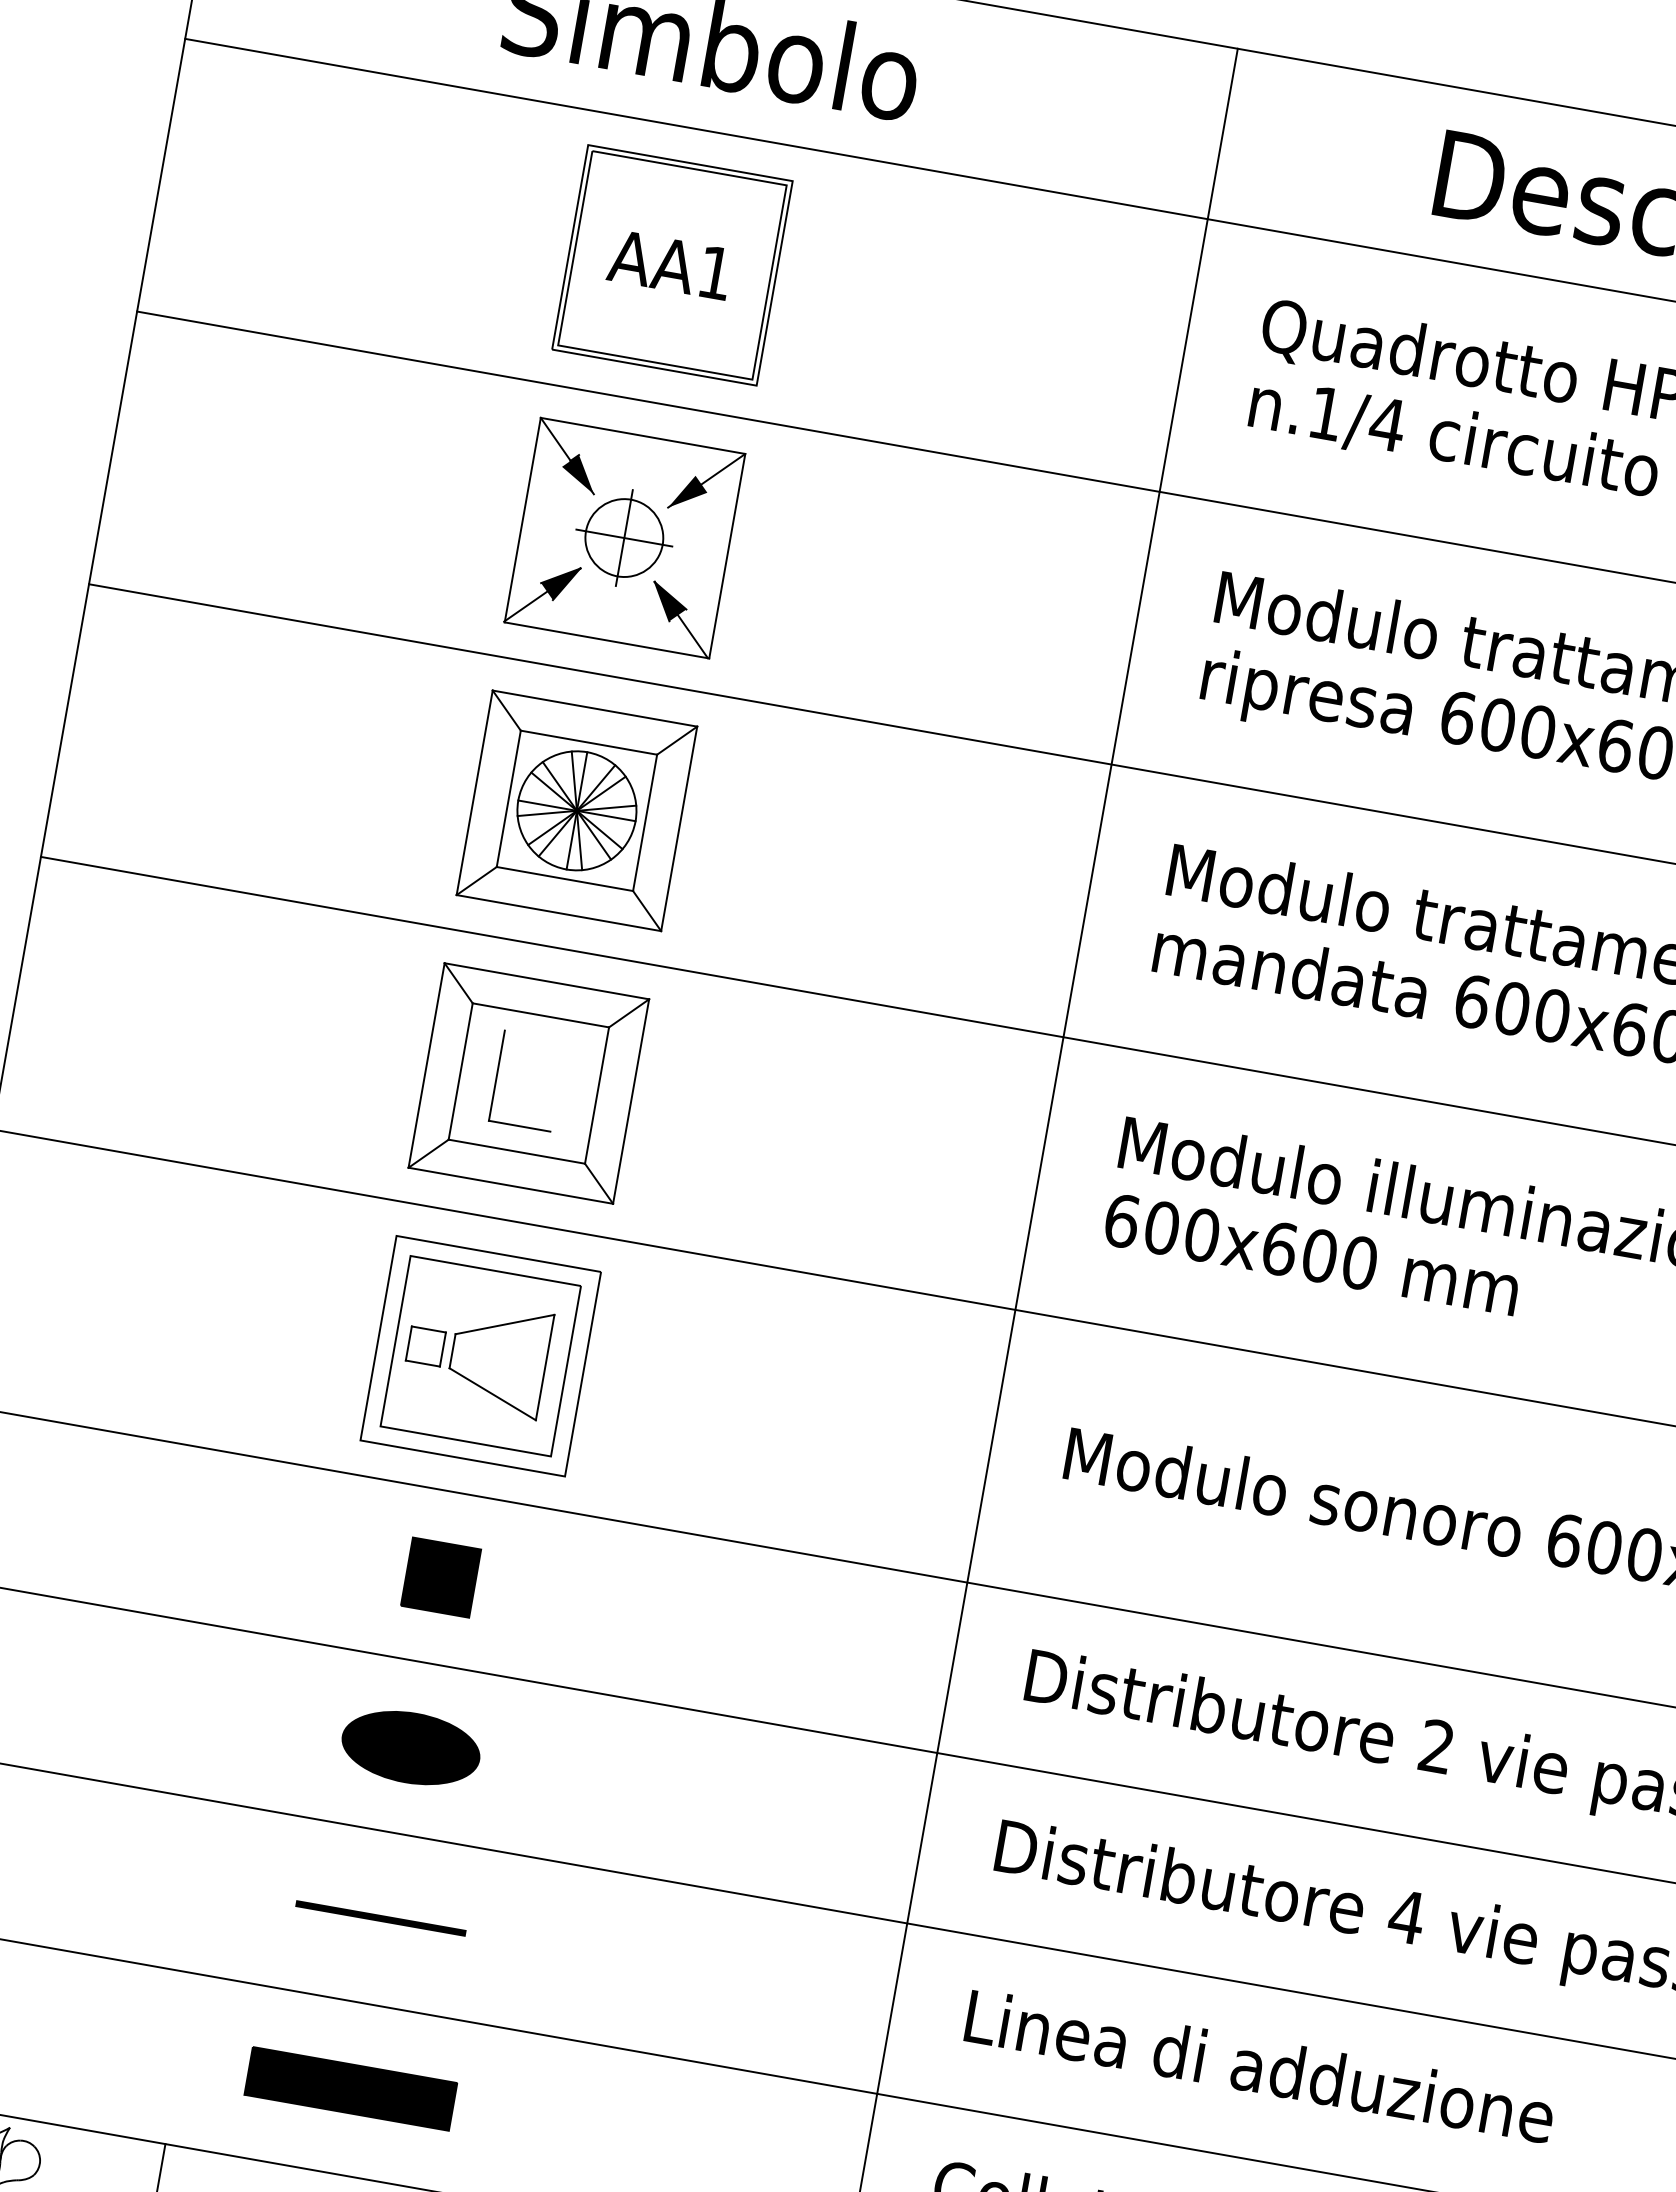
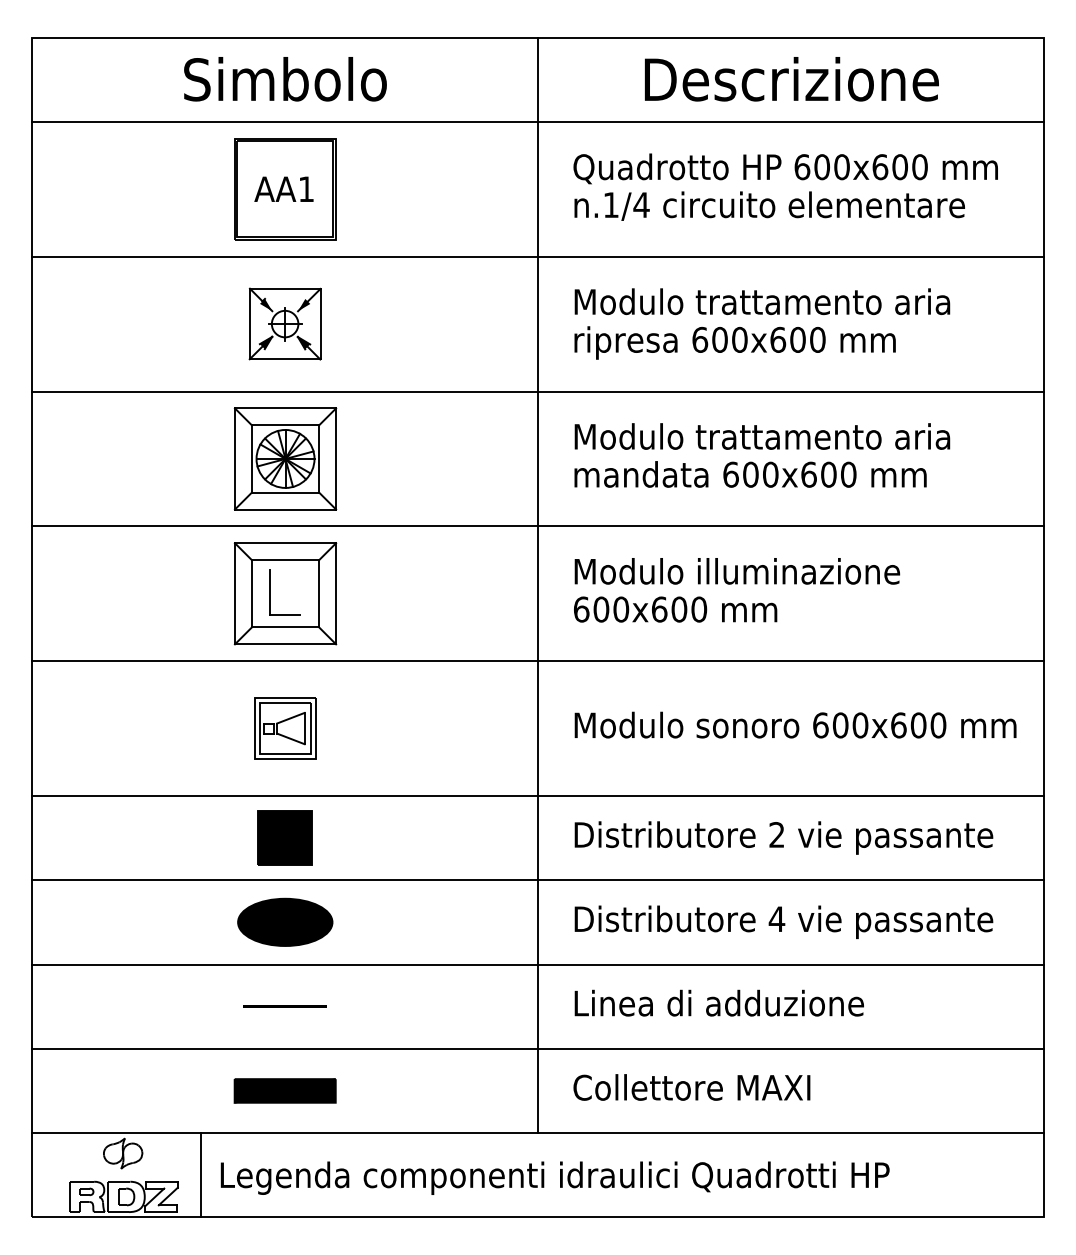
part: (623, 536) -> (284, 323), size x0.7
part: (480, 1355) -> (285, 728), size x0.6
part: (439, 1576) -> (284, 837), size x1.6
part: (409, 1747) -> (284, 922), size x1.4

